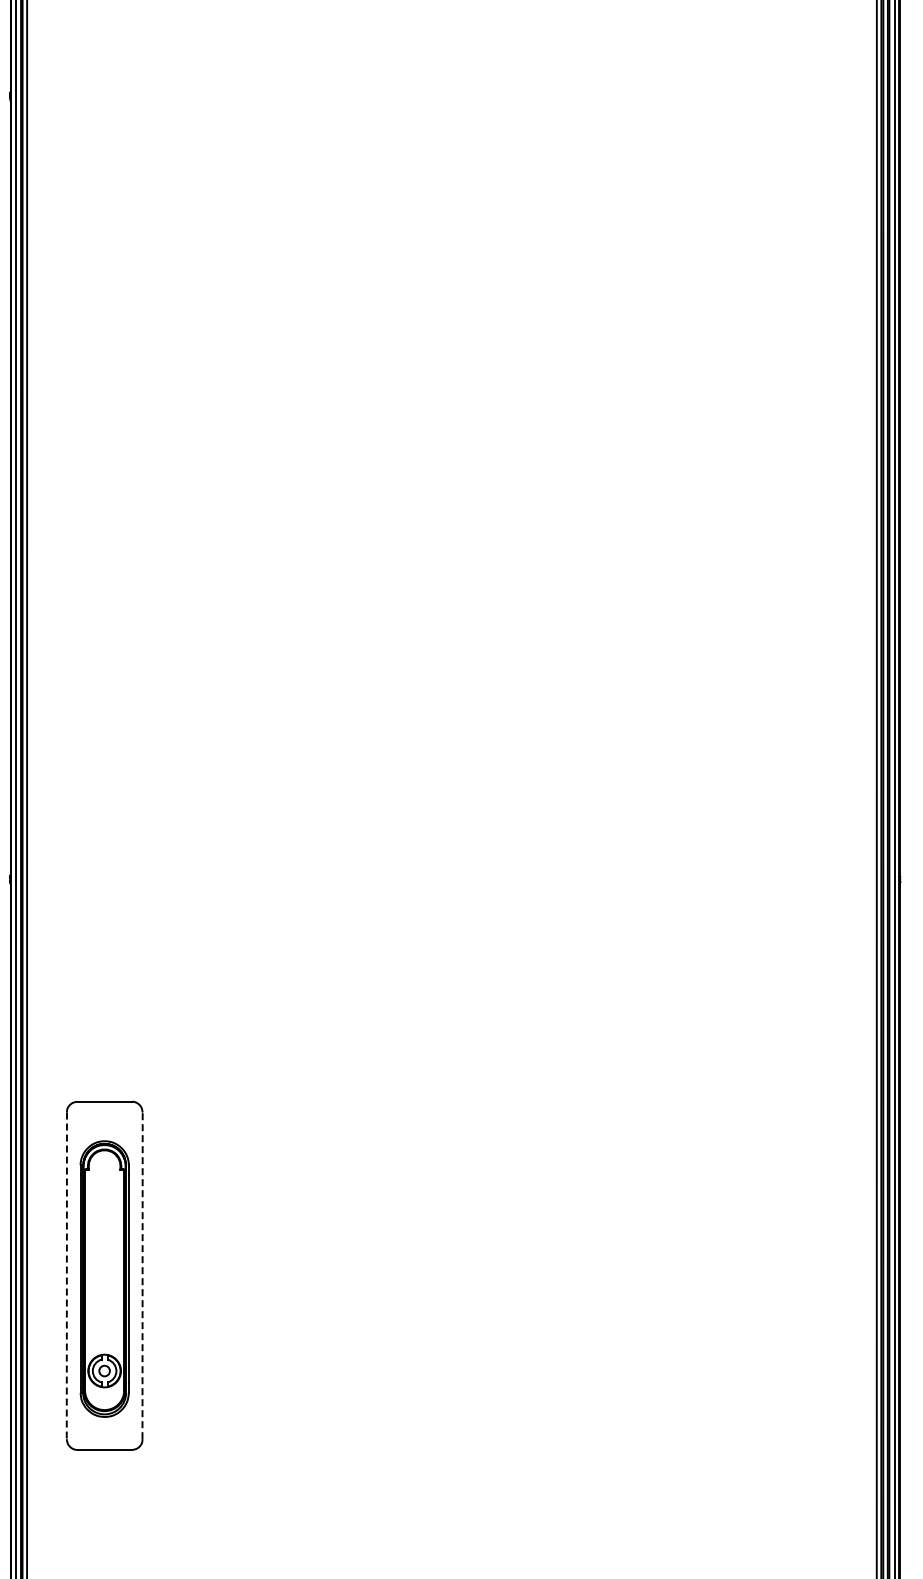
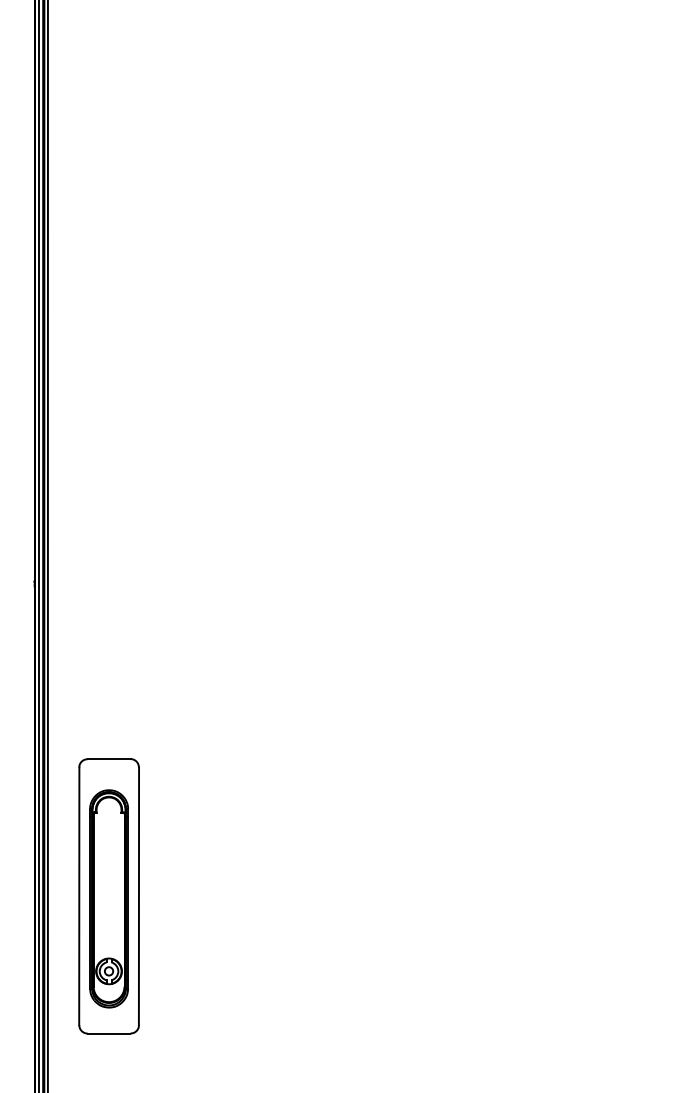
line: (142, 1275) -> (138, 896), dashed -> solid
line: (66, 1276) -> (79, 896), dashed -> solid

